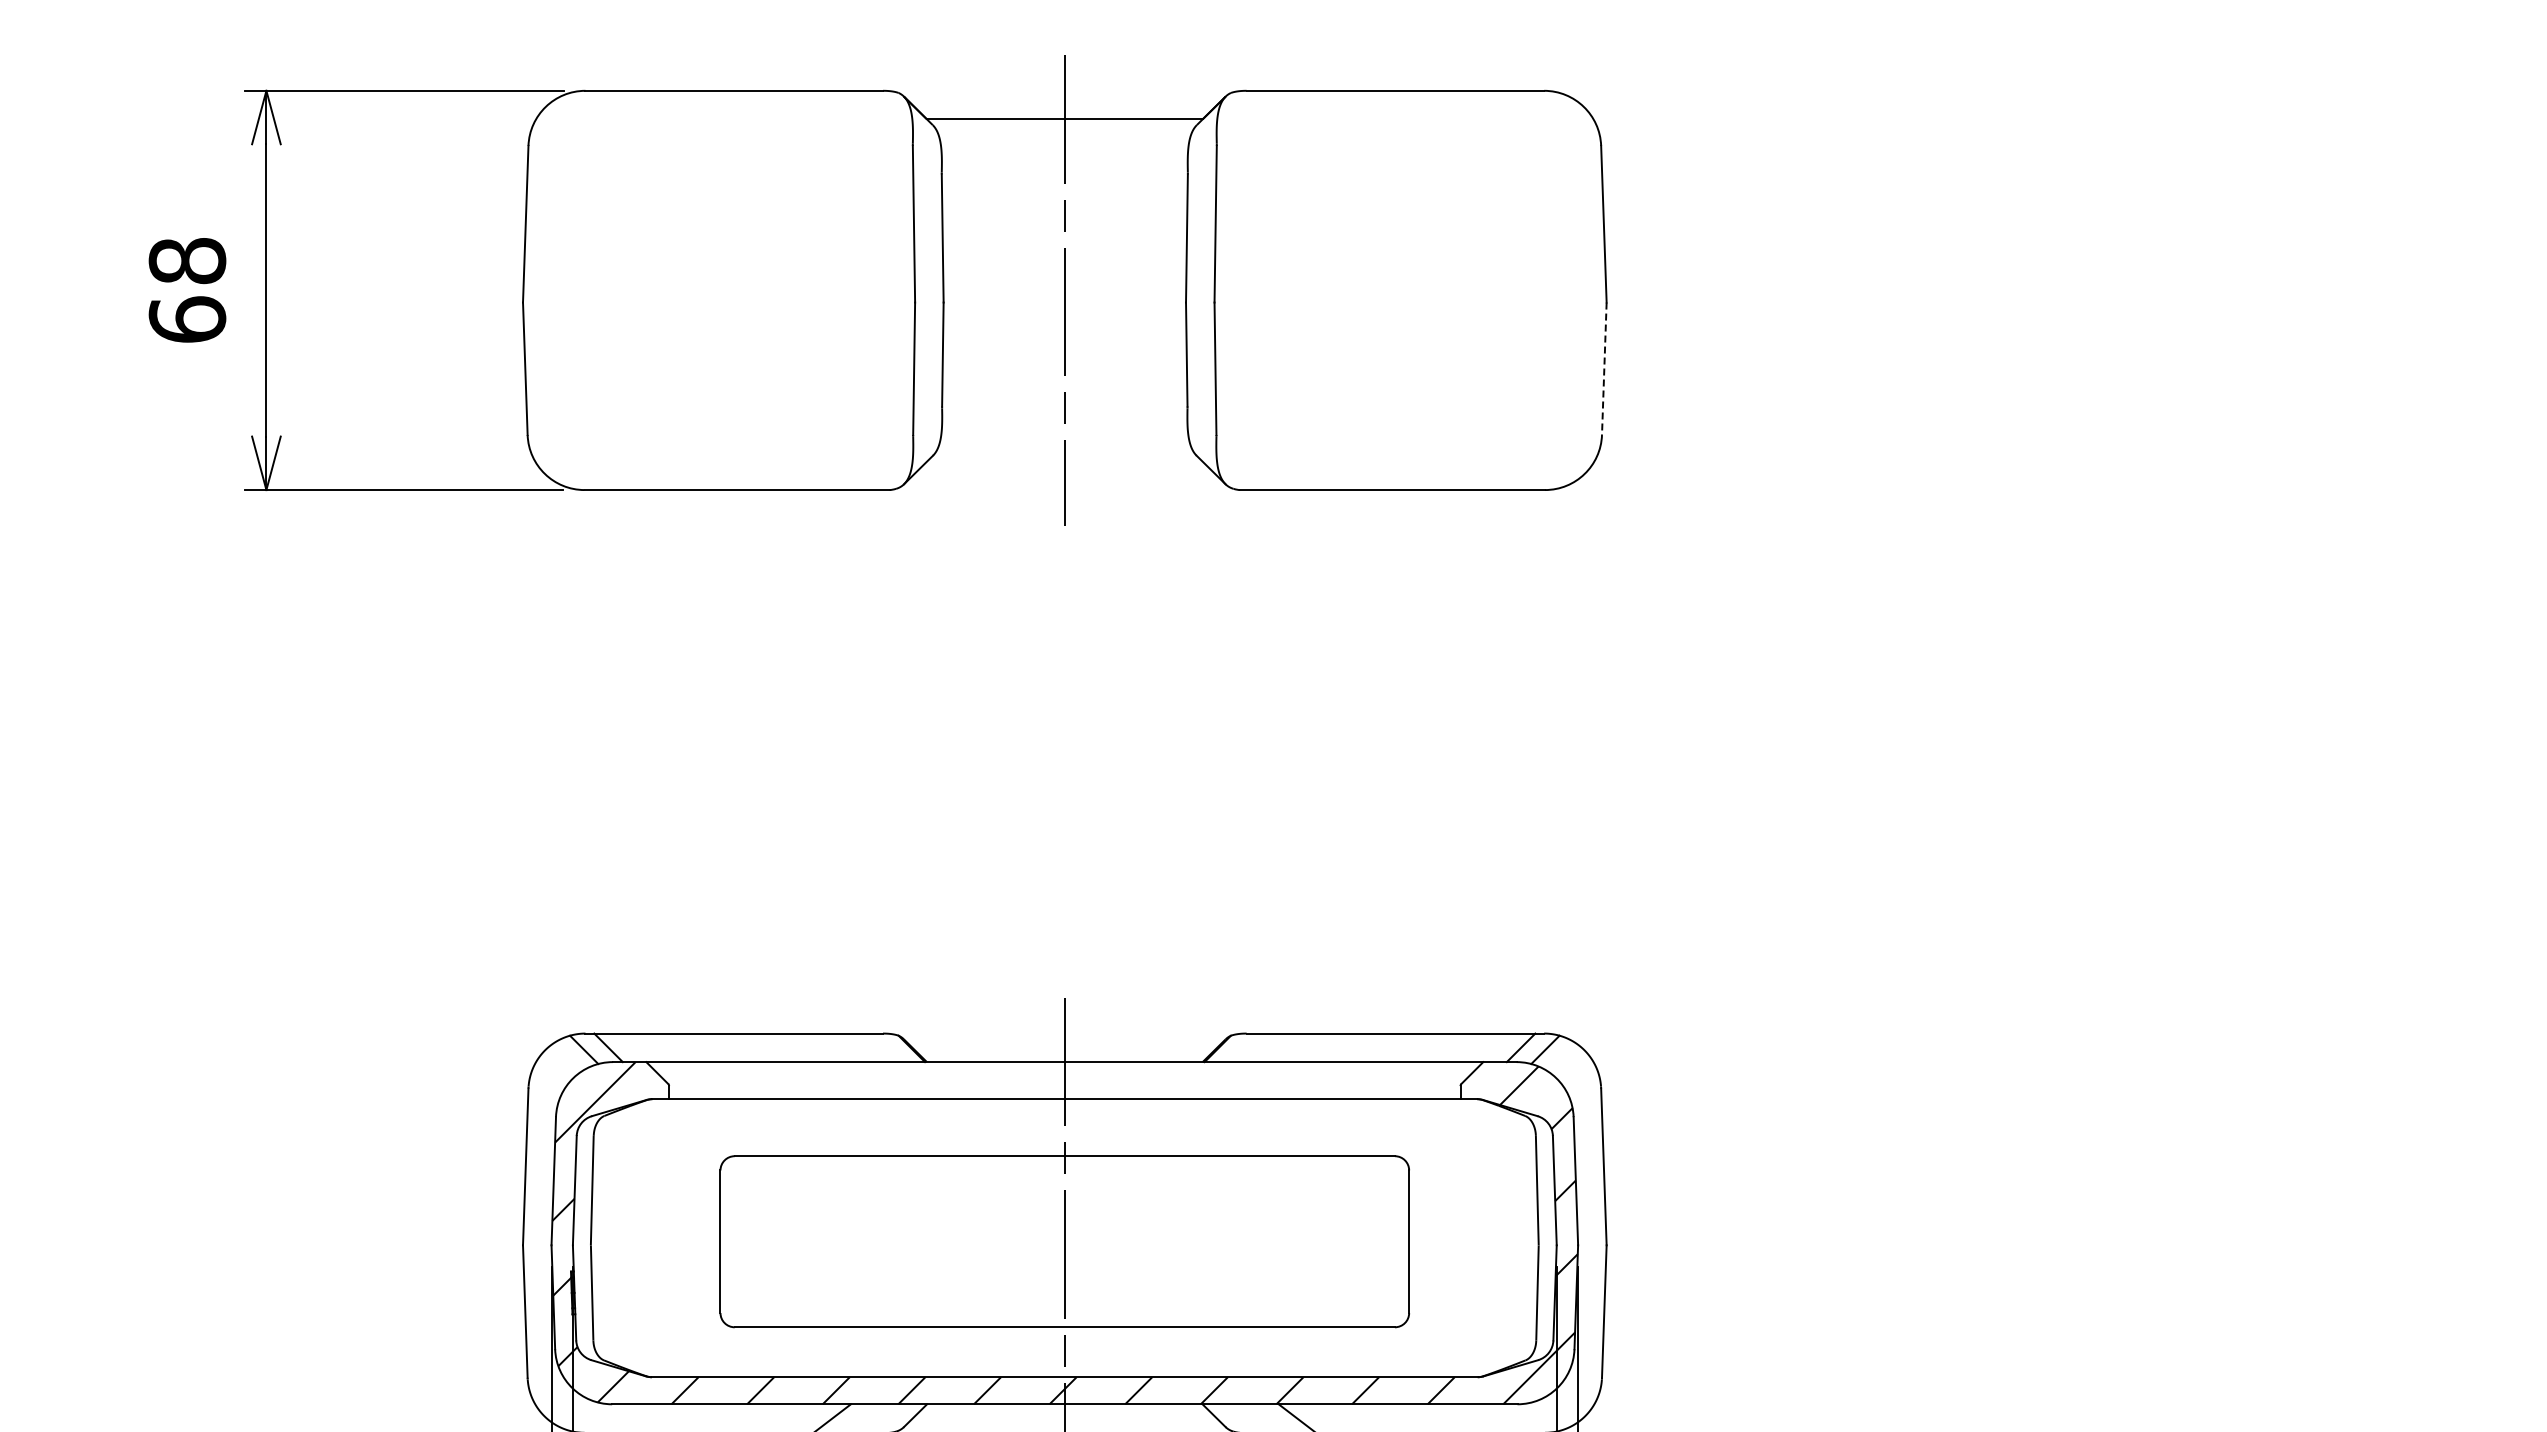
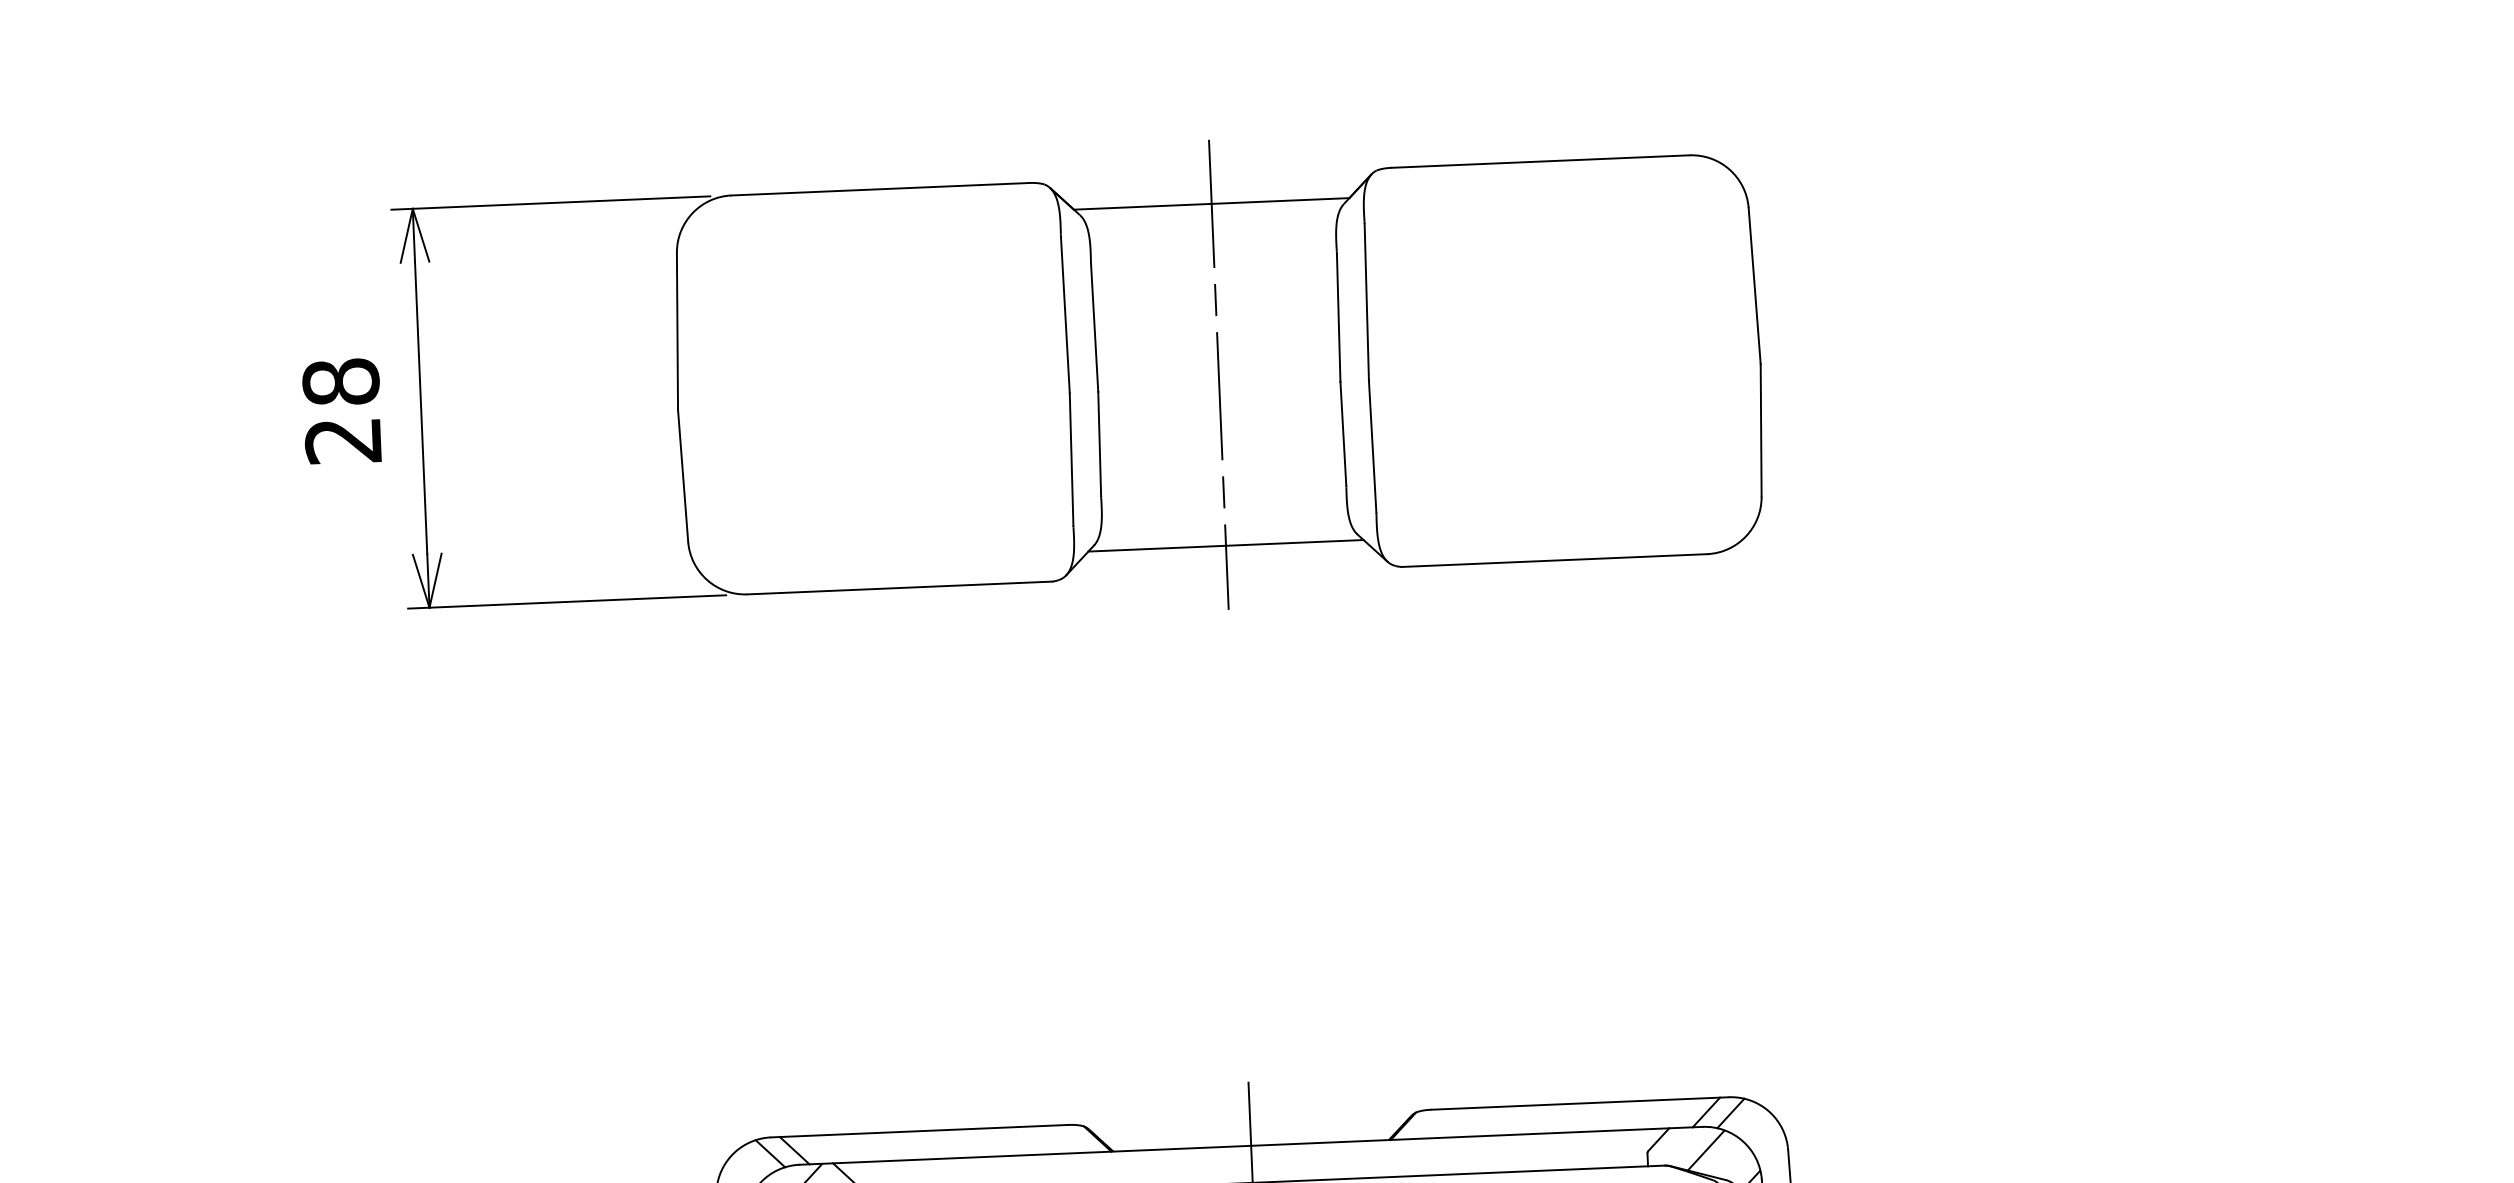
text: (187, 319) -> (343, 440), 68 -> 28
line: (1604, 369) -> (1761, 431), dashed -> solid
line: (1064, 461) -> (1225, 545), added

